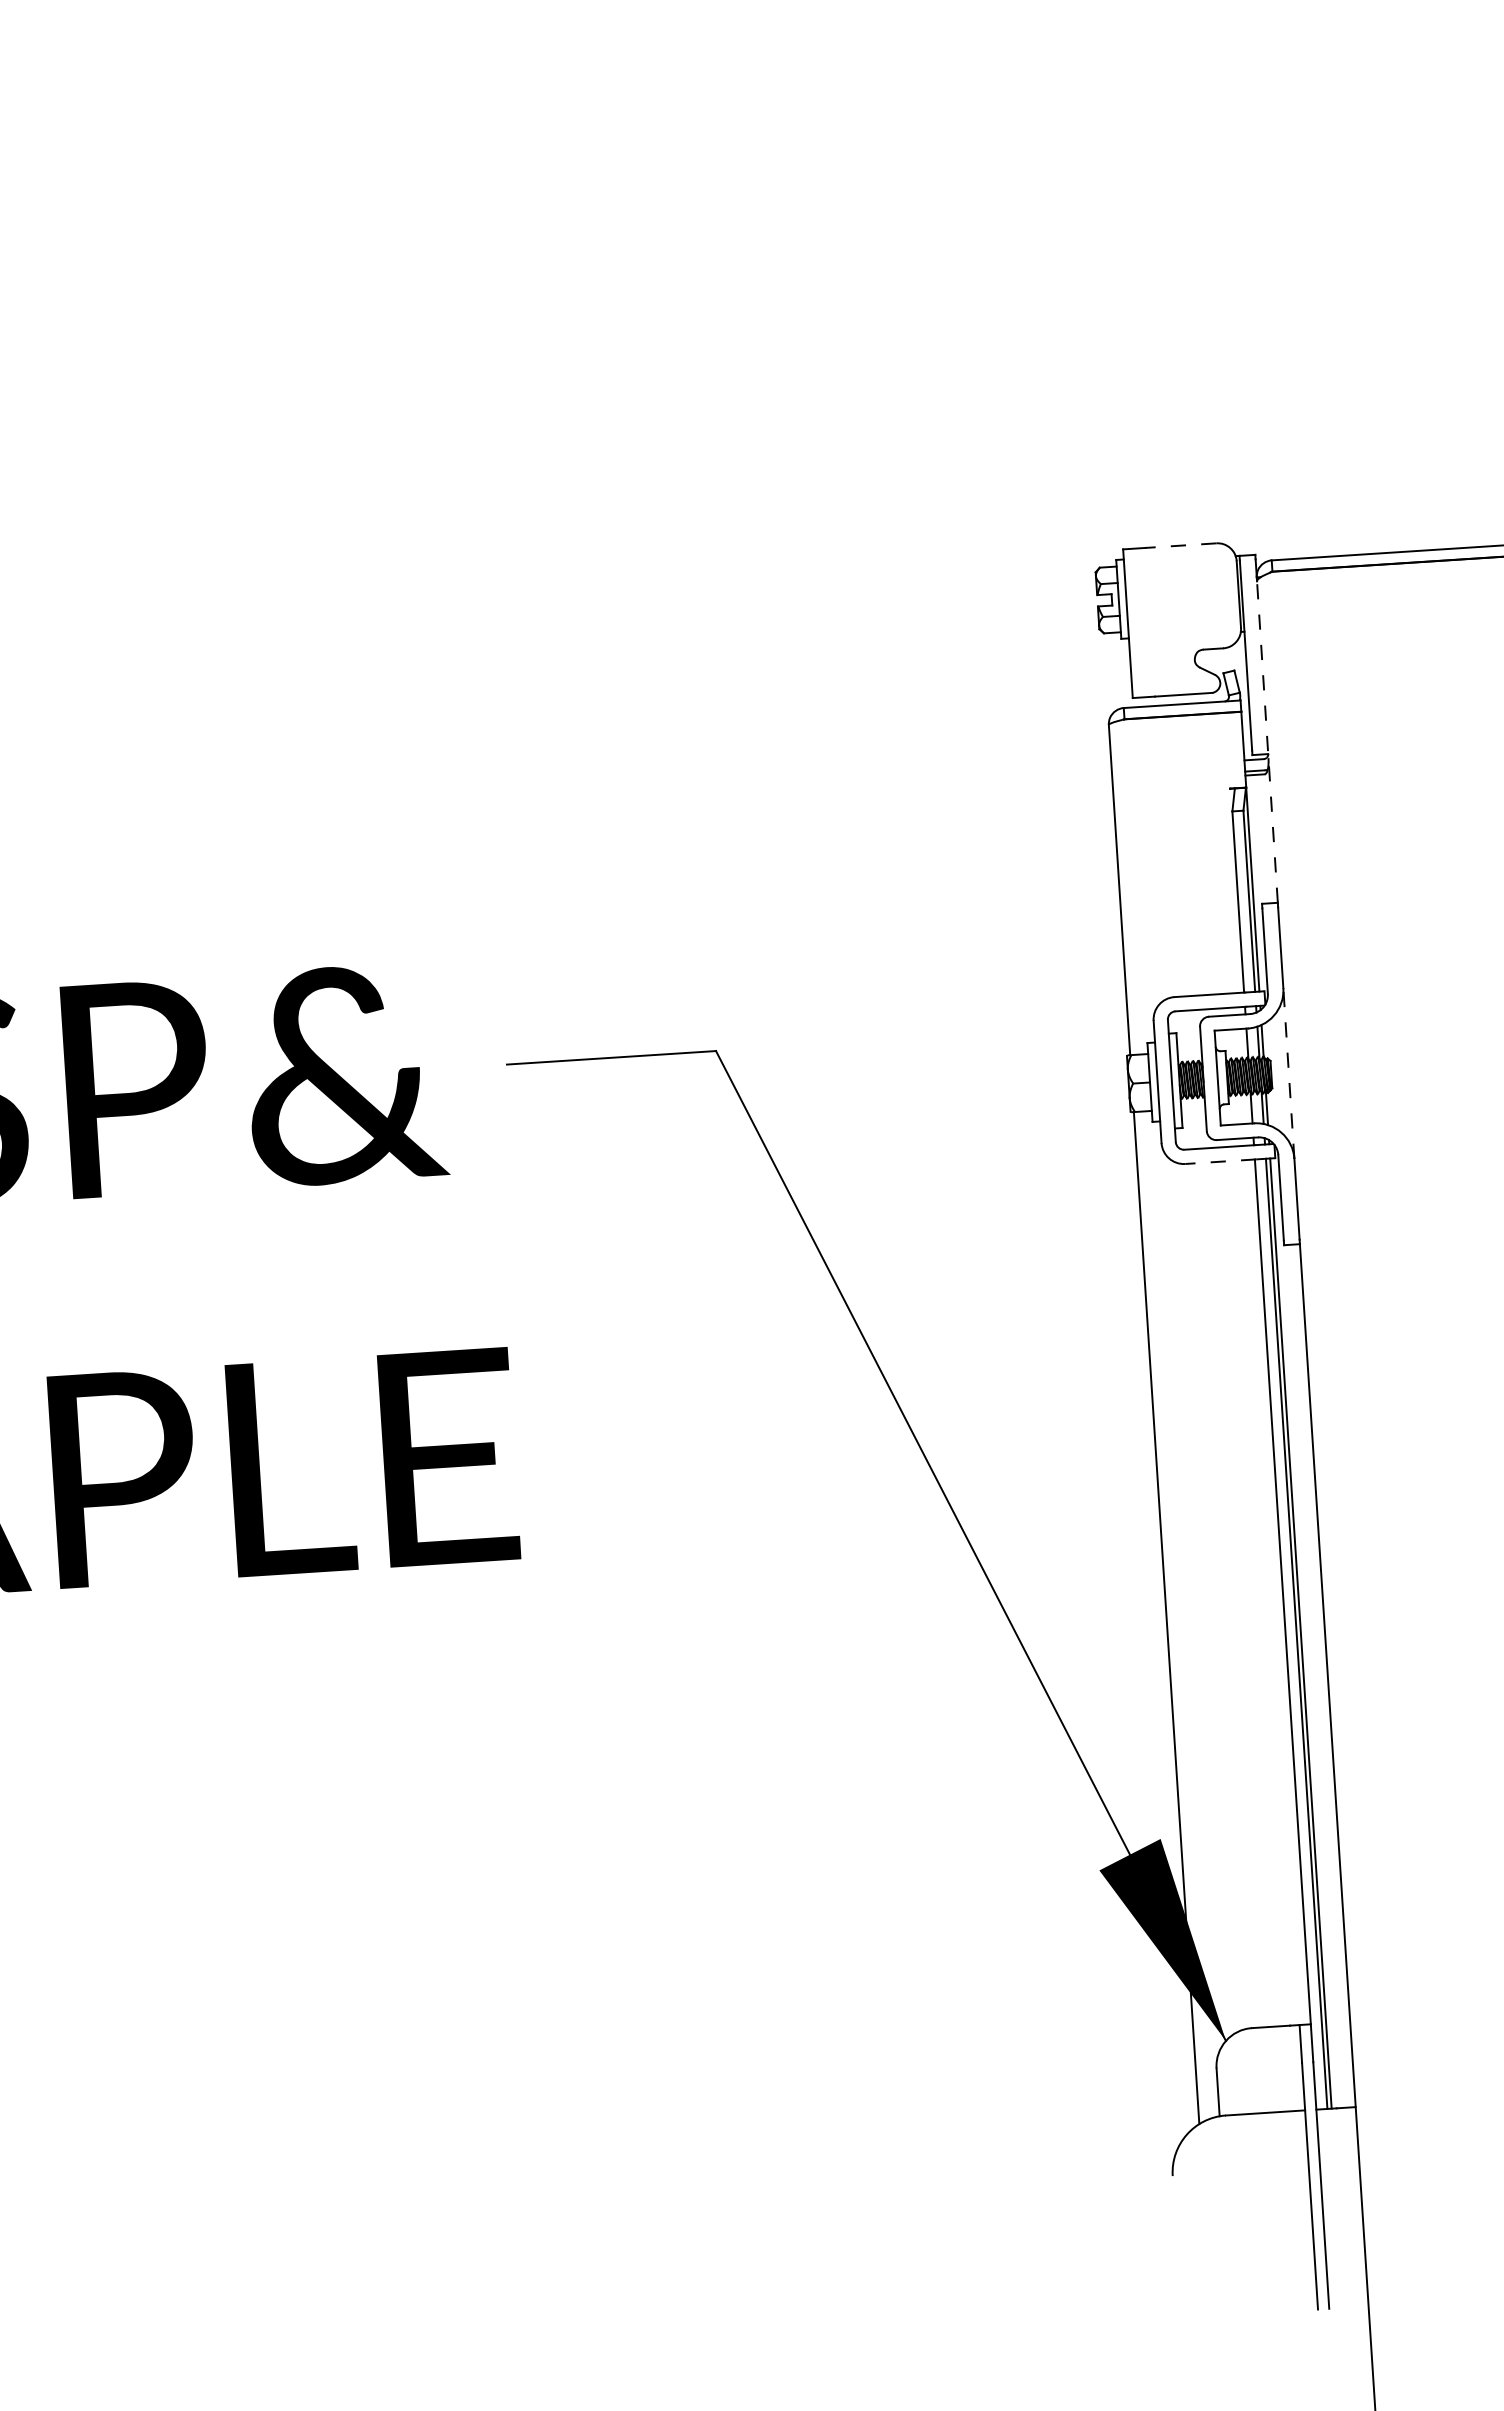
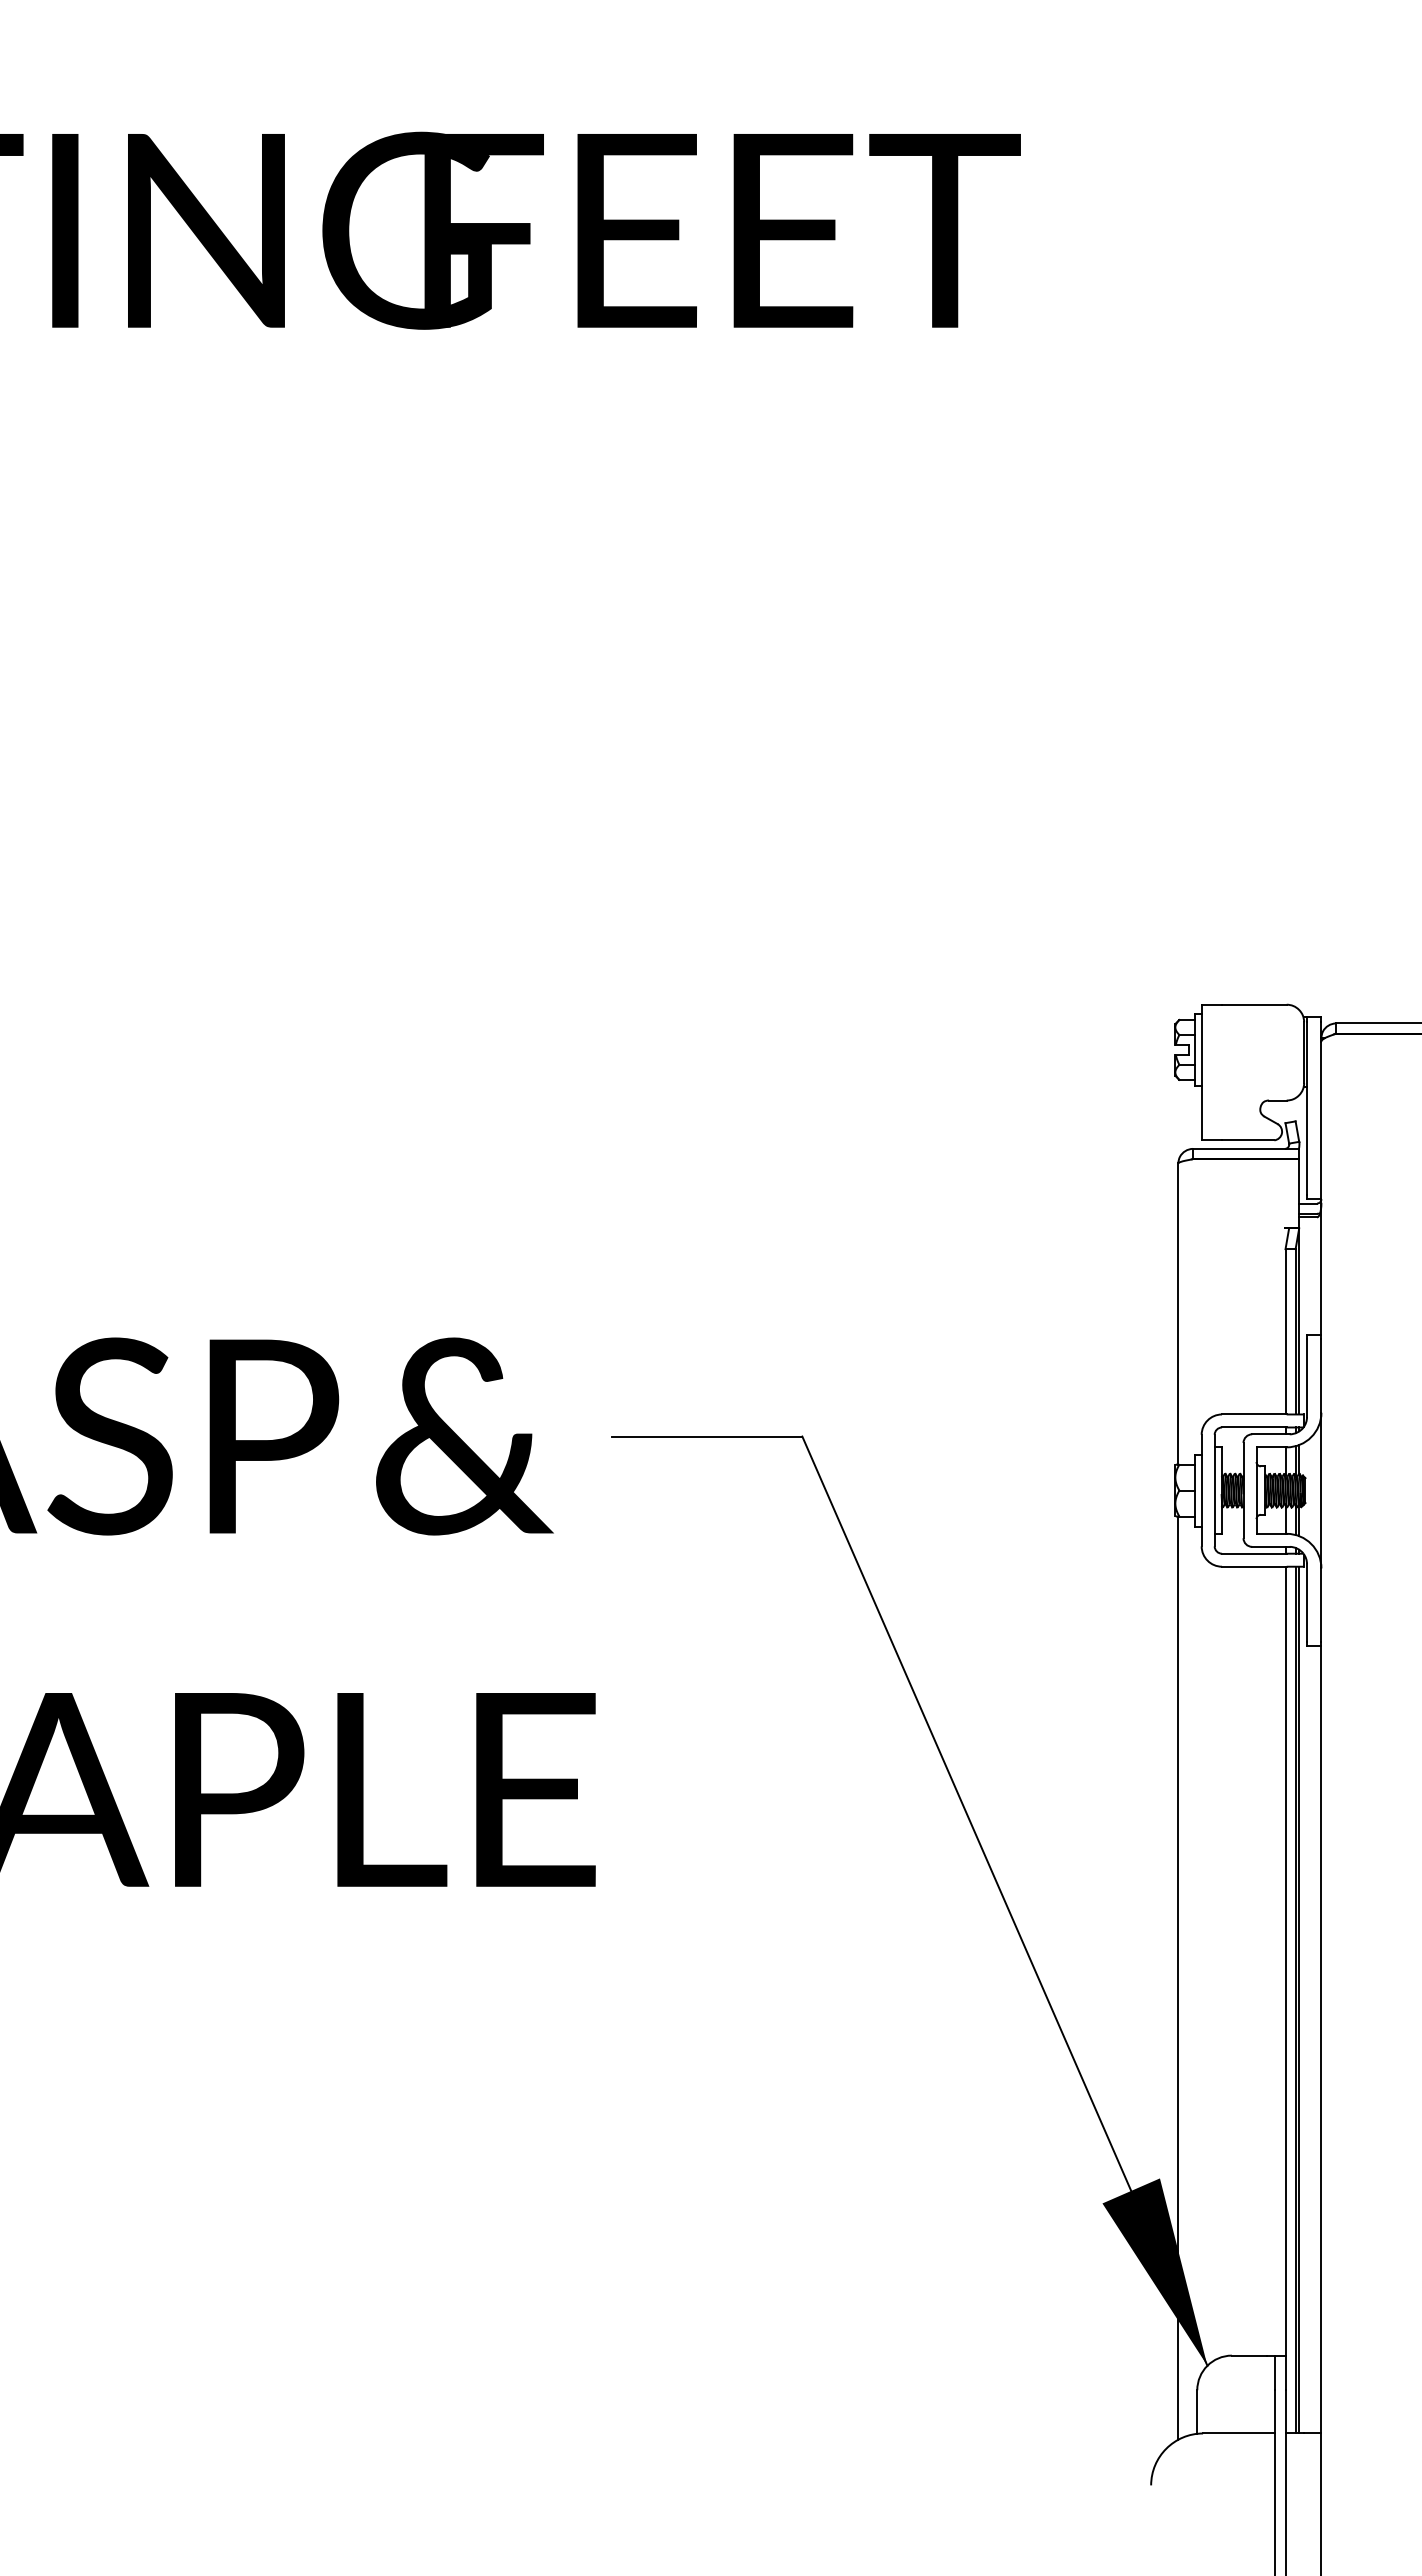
line: (1179, 545) -> (1253, 1004), dashed -> solid
line: (1267, 742) -> (1321, 1188), dashed -> solid
line: (1288, 1073) -> (1321, 1490), dashed -> solid
line: (1219, 1161) -> (1253, 1566), dashed -> solid

